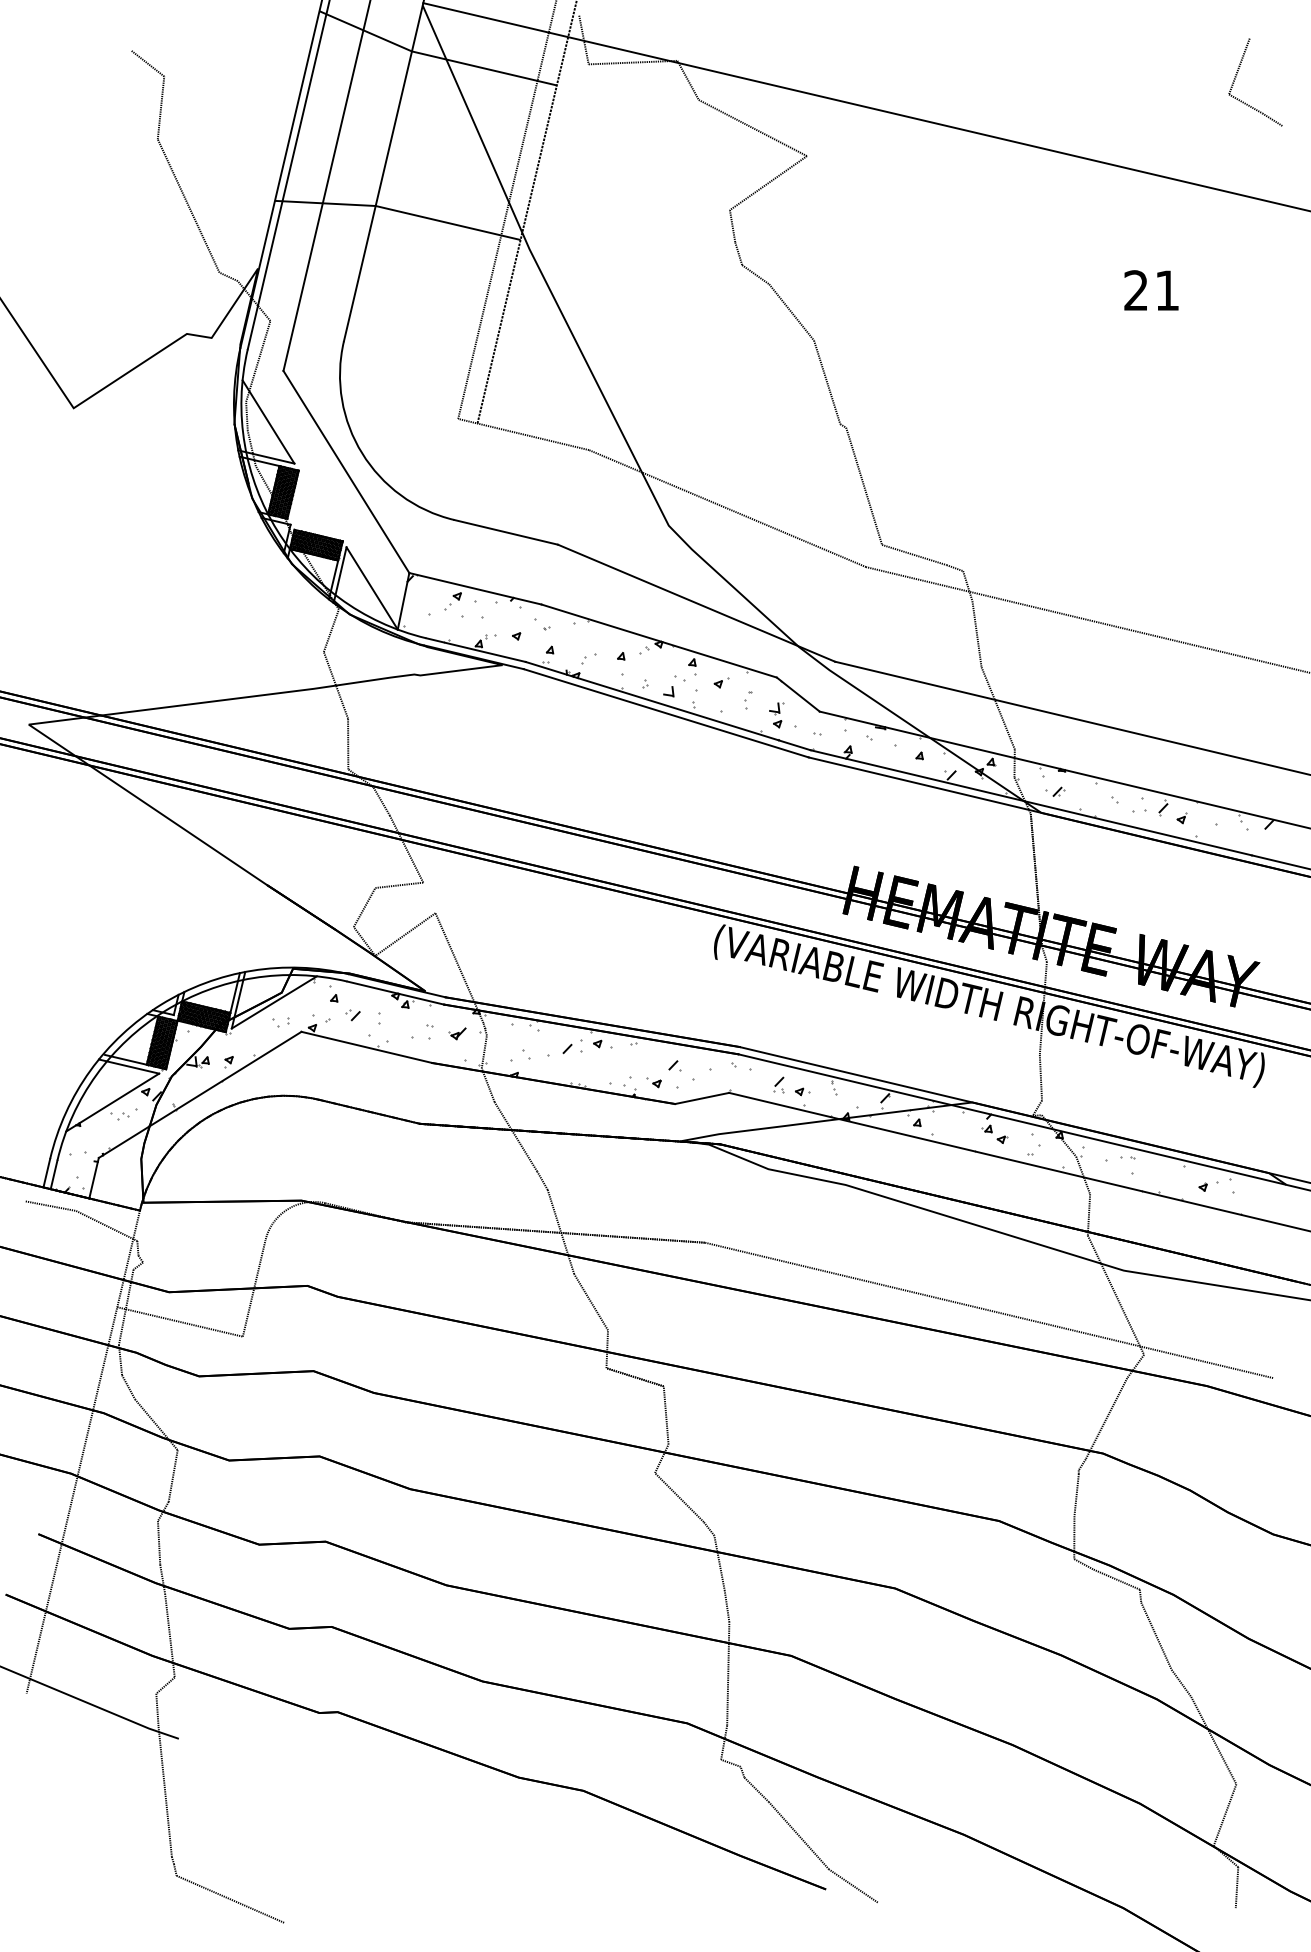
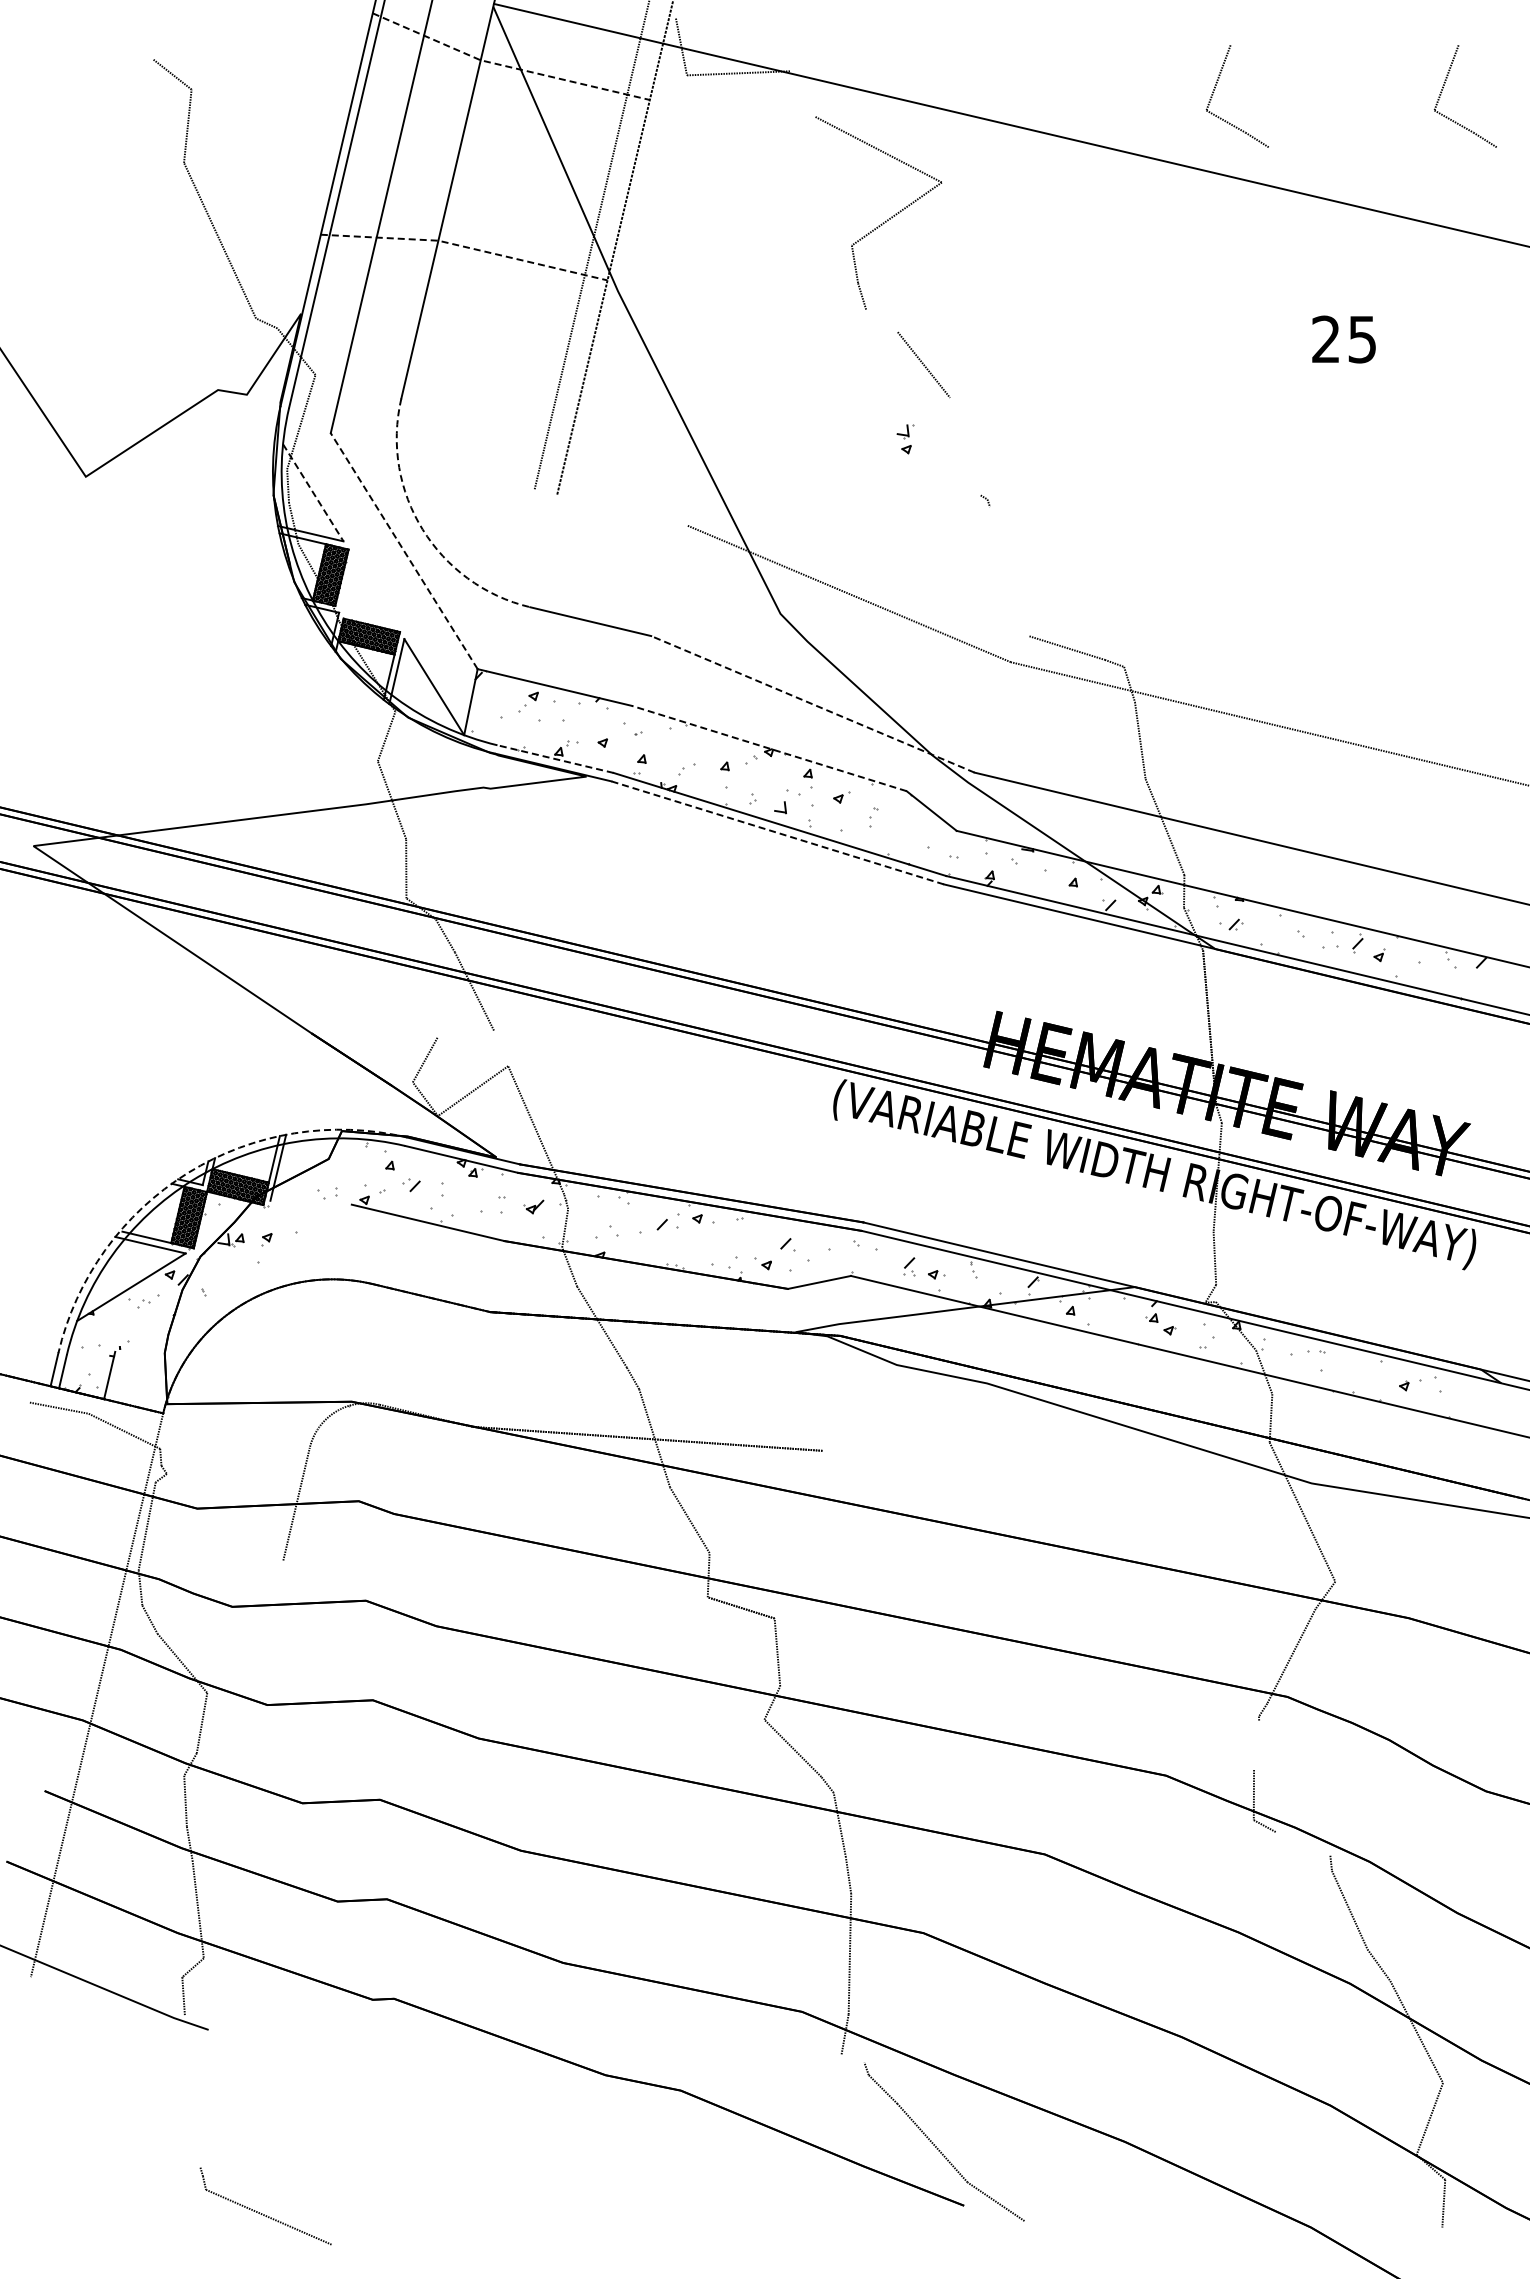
line: (434, 56) -> (507, 66), solid -> dashed
line: (687, 79) -> (802, 93), removed
part: (1040, 79) -> (1214, 92), added
line: (398, 211) -> (465, 247), solid -> dashed
line: (755, 274) -> (881, 320), removed
text: (1166, 290) -> (1361, 339), 21 -> 25
line: (827, 382) -> (965, 446), removed
line: (268, 422) -> (313, 493), solid -> dashed
line: (523, 434) -> (610, 507), removed
arc: (362, 453) -> (422, 529), solid -> dashed
line: (346, 472) -> (404, 551), solid -> dashed
line: (864, 489) -> (1009, 571), removed
line: (696, 603) -> (812, 704), solid -> dashed
line: (659, 641) -> (769, 748), solid -> dashed
line: (476, 650) -> (555, 759), solid -> dashed
line: (666, 712) -> (777, 832), solid -> dashed
part: (776, 715) -> (905, 439), moved
line: (398, 885) -> (465, 1033), removed
line: (273, 1001) -> (319, 1169), removed
arc: (161, 1004) -> (188, 1172), solid -> dashed
line: (200, 1094) -> (233, 1277), removed
line: (988, 1310) -> (1153, 1529), removed
line: (179, 1322) -> (209, 1543), removed
line: (1076, 1495) -> (1256, 1745), removed
line: (1116, 1579) -> (1303, 1843), removed
line: (730, 1763) -> (852, 2058), removed
line: (165, 1791) -> (192, 2091), removed

